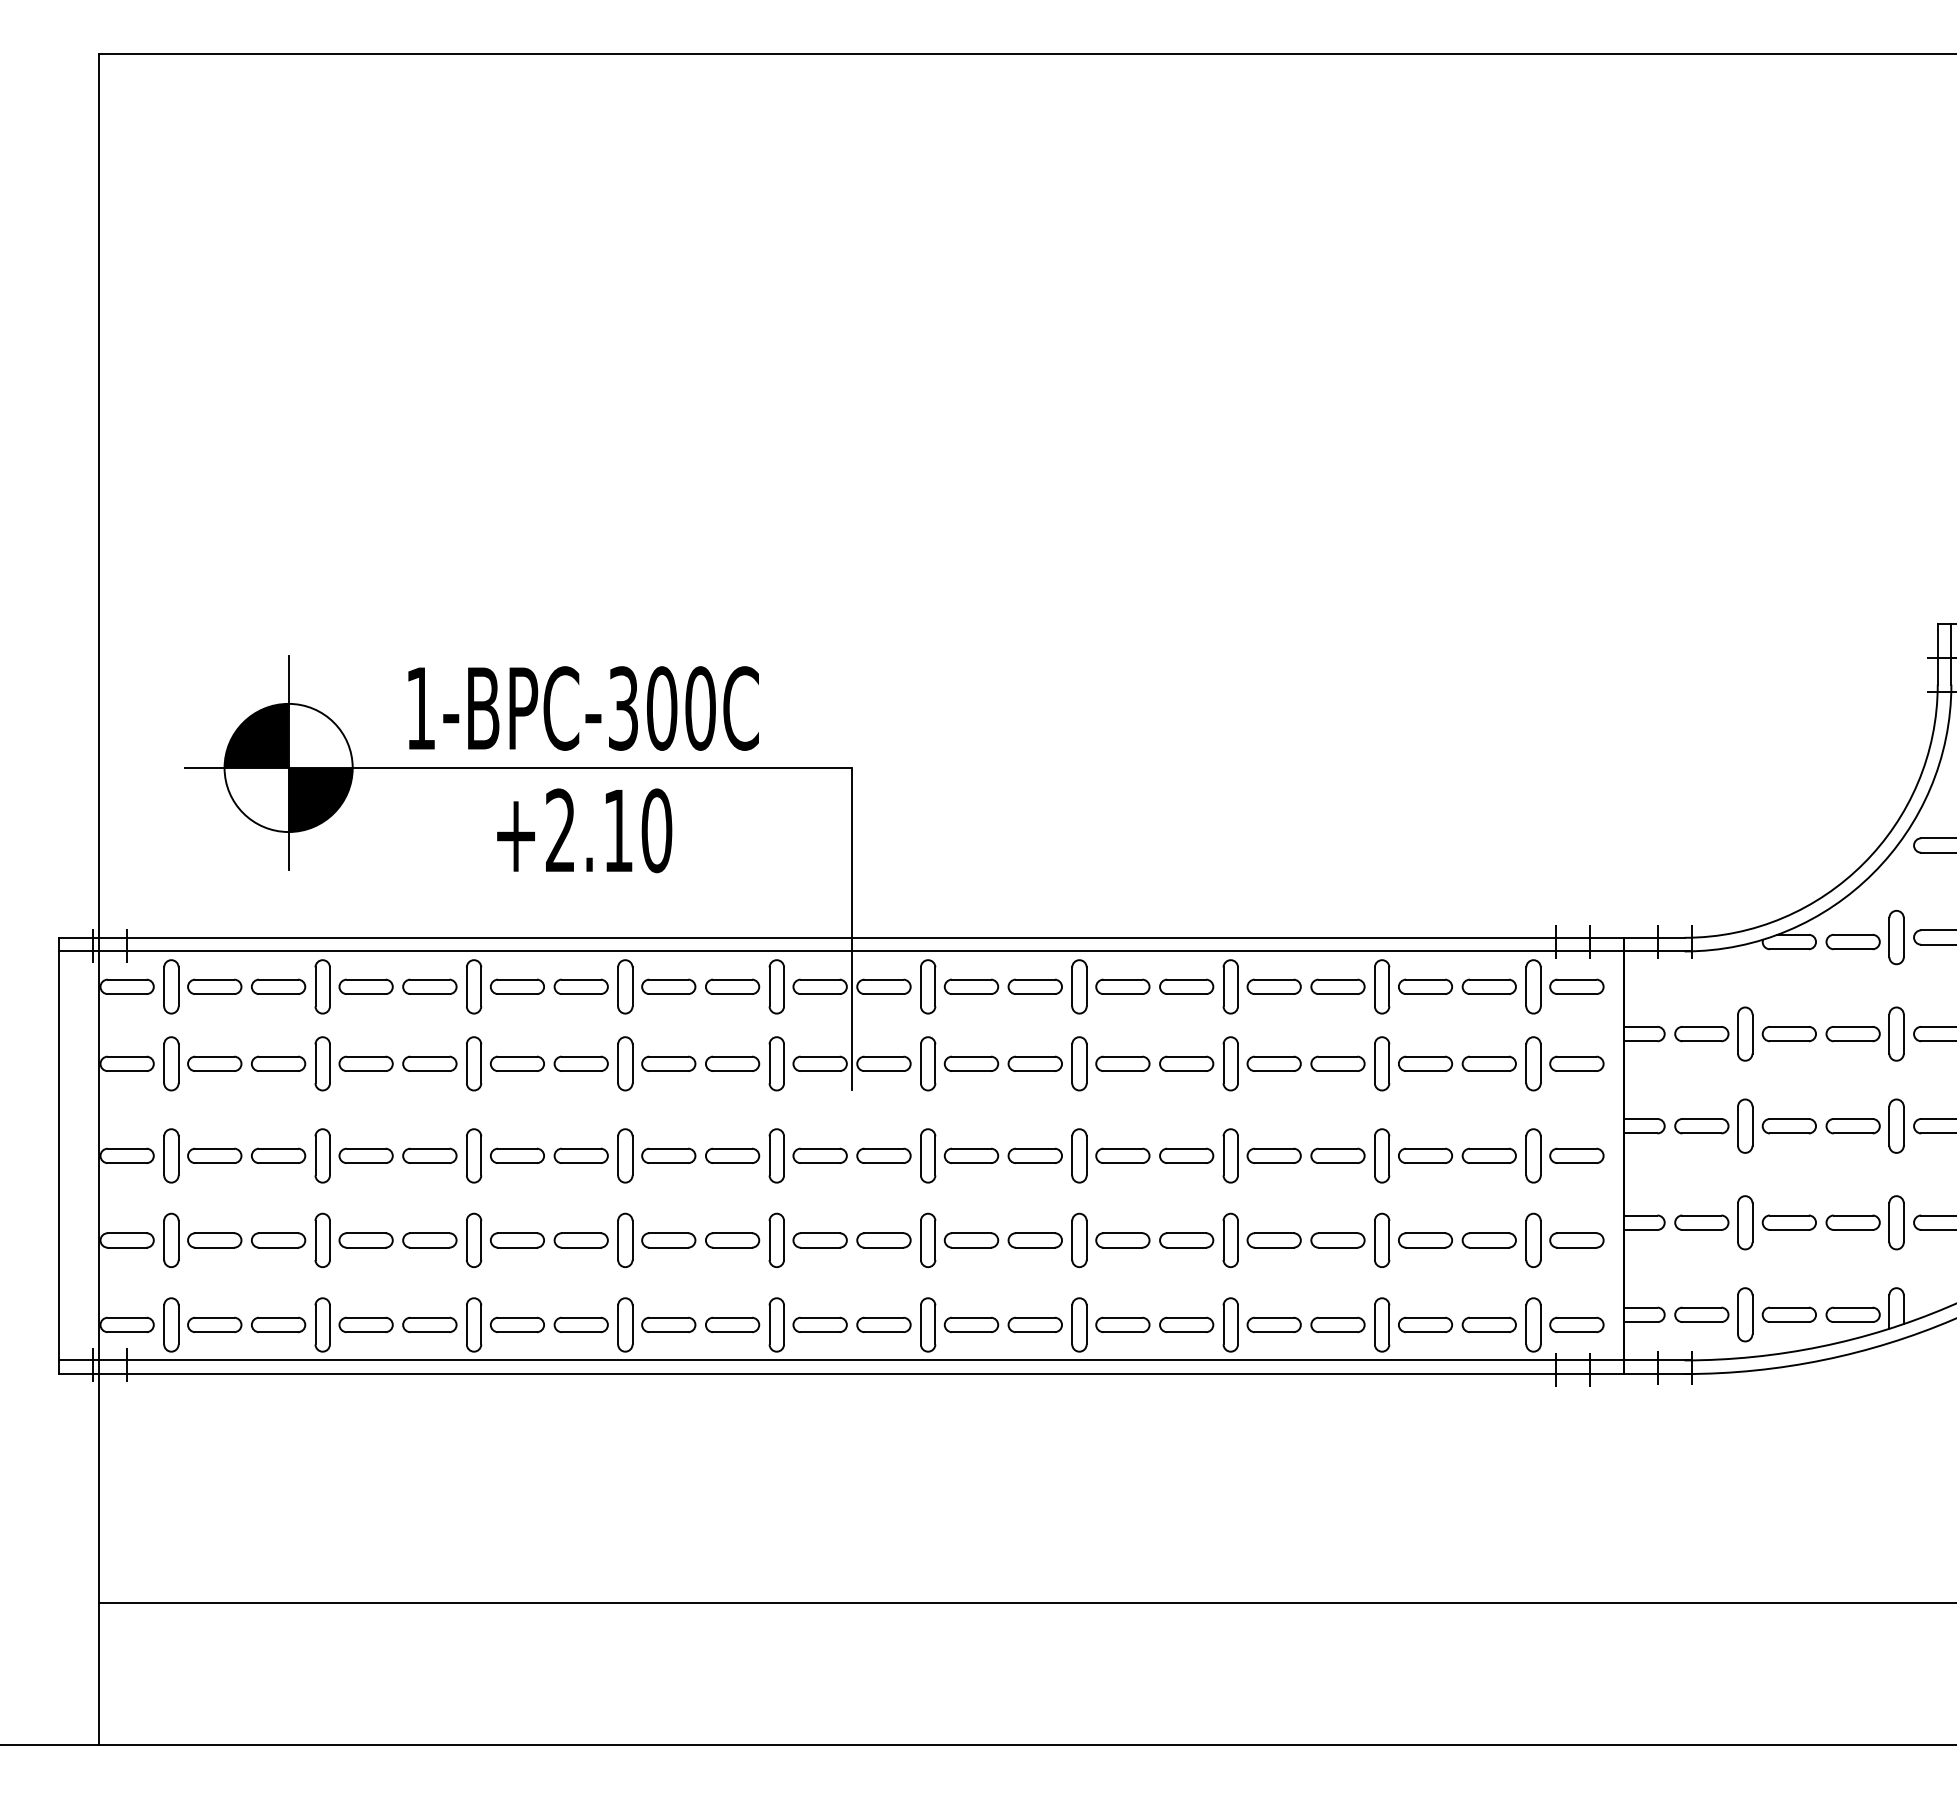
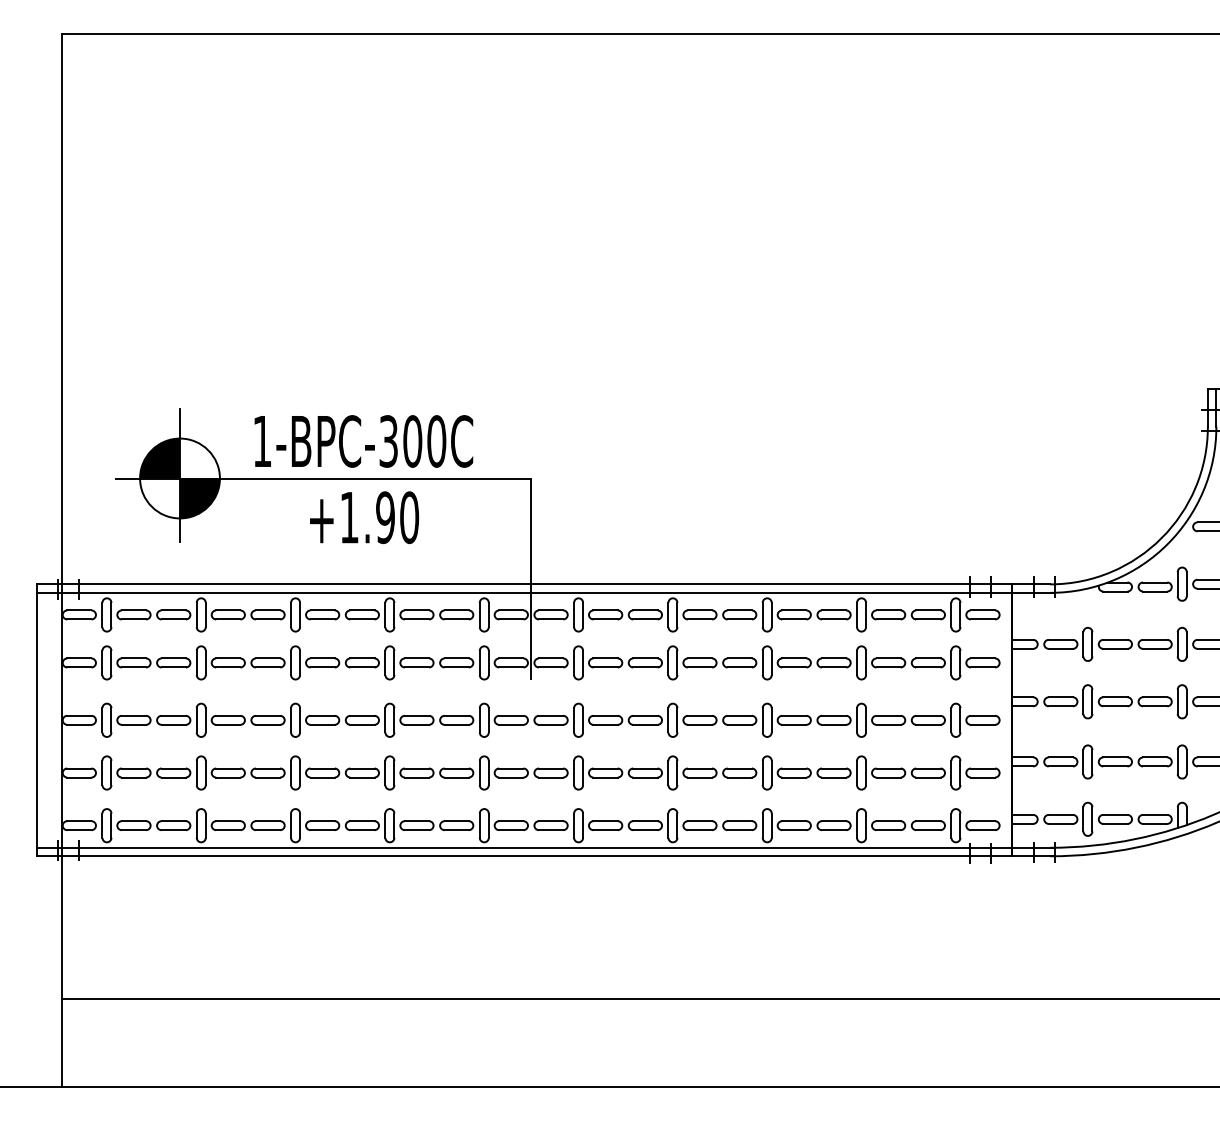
text: (589, 830) -> (367, 517), +2.10 -> +1.90

